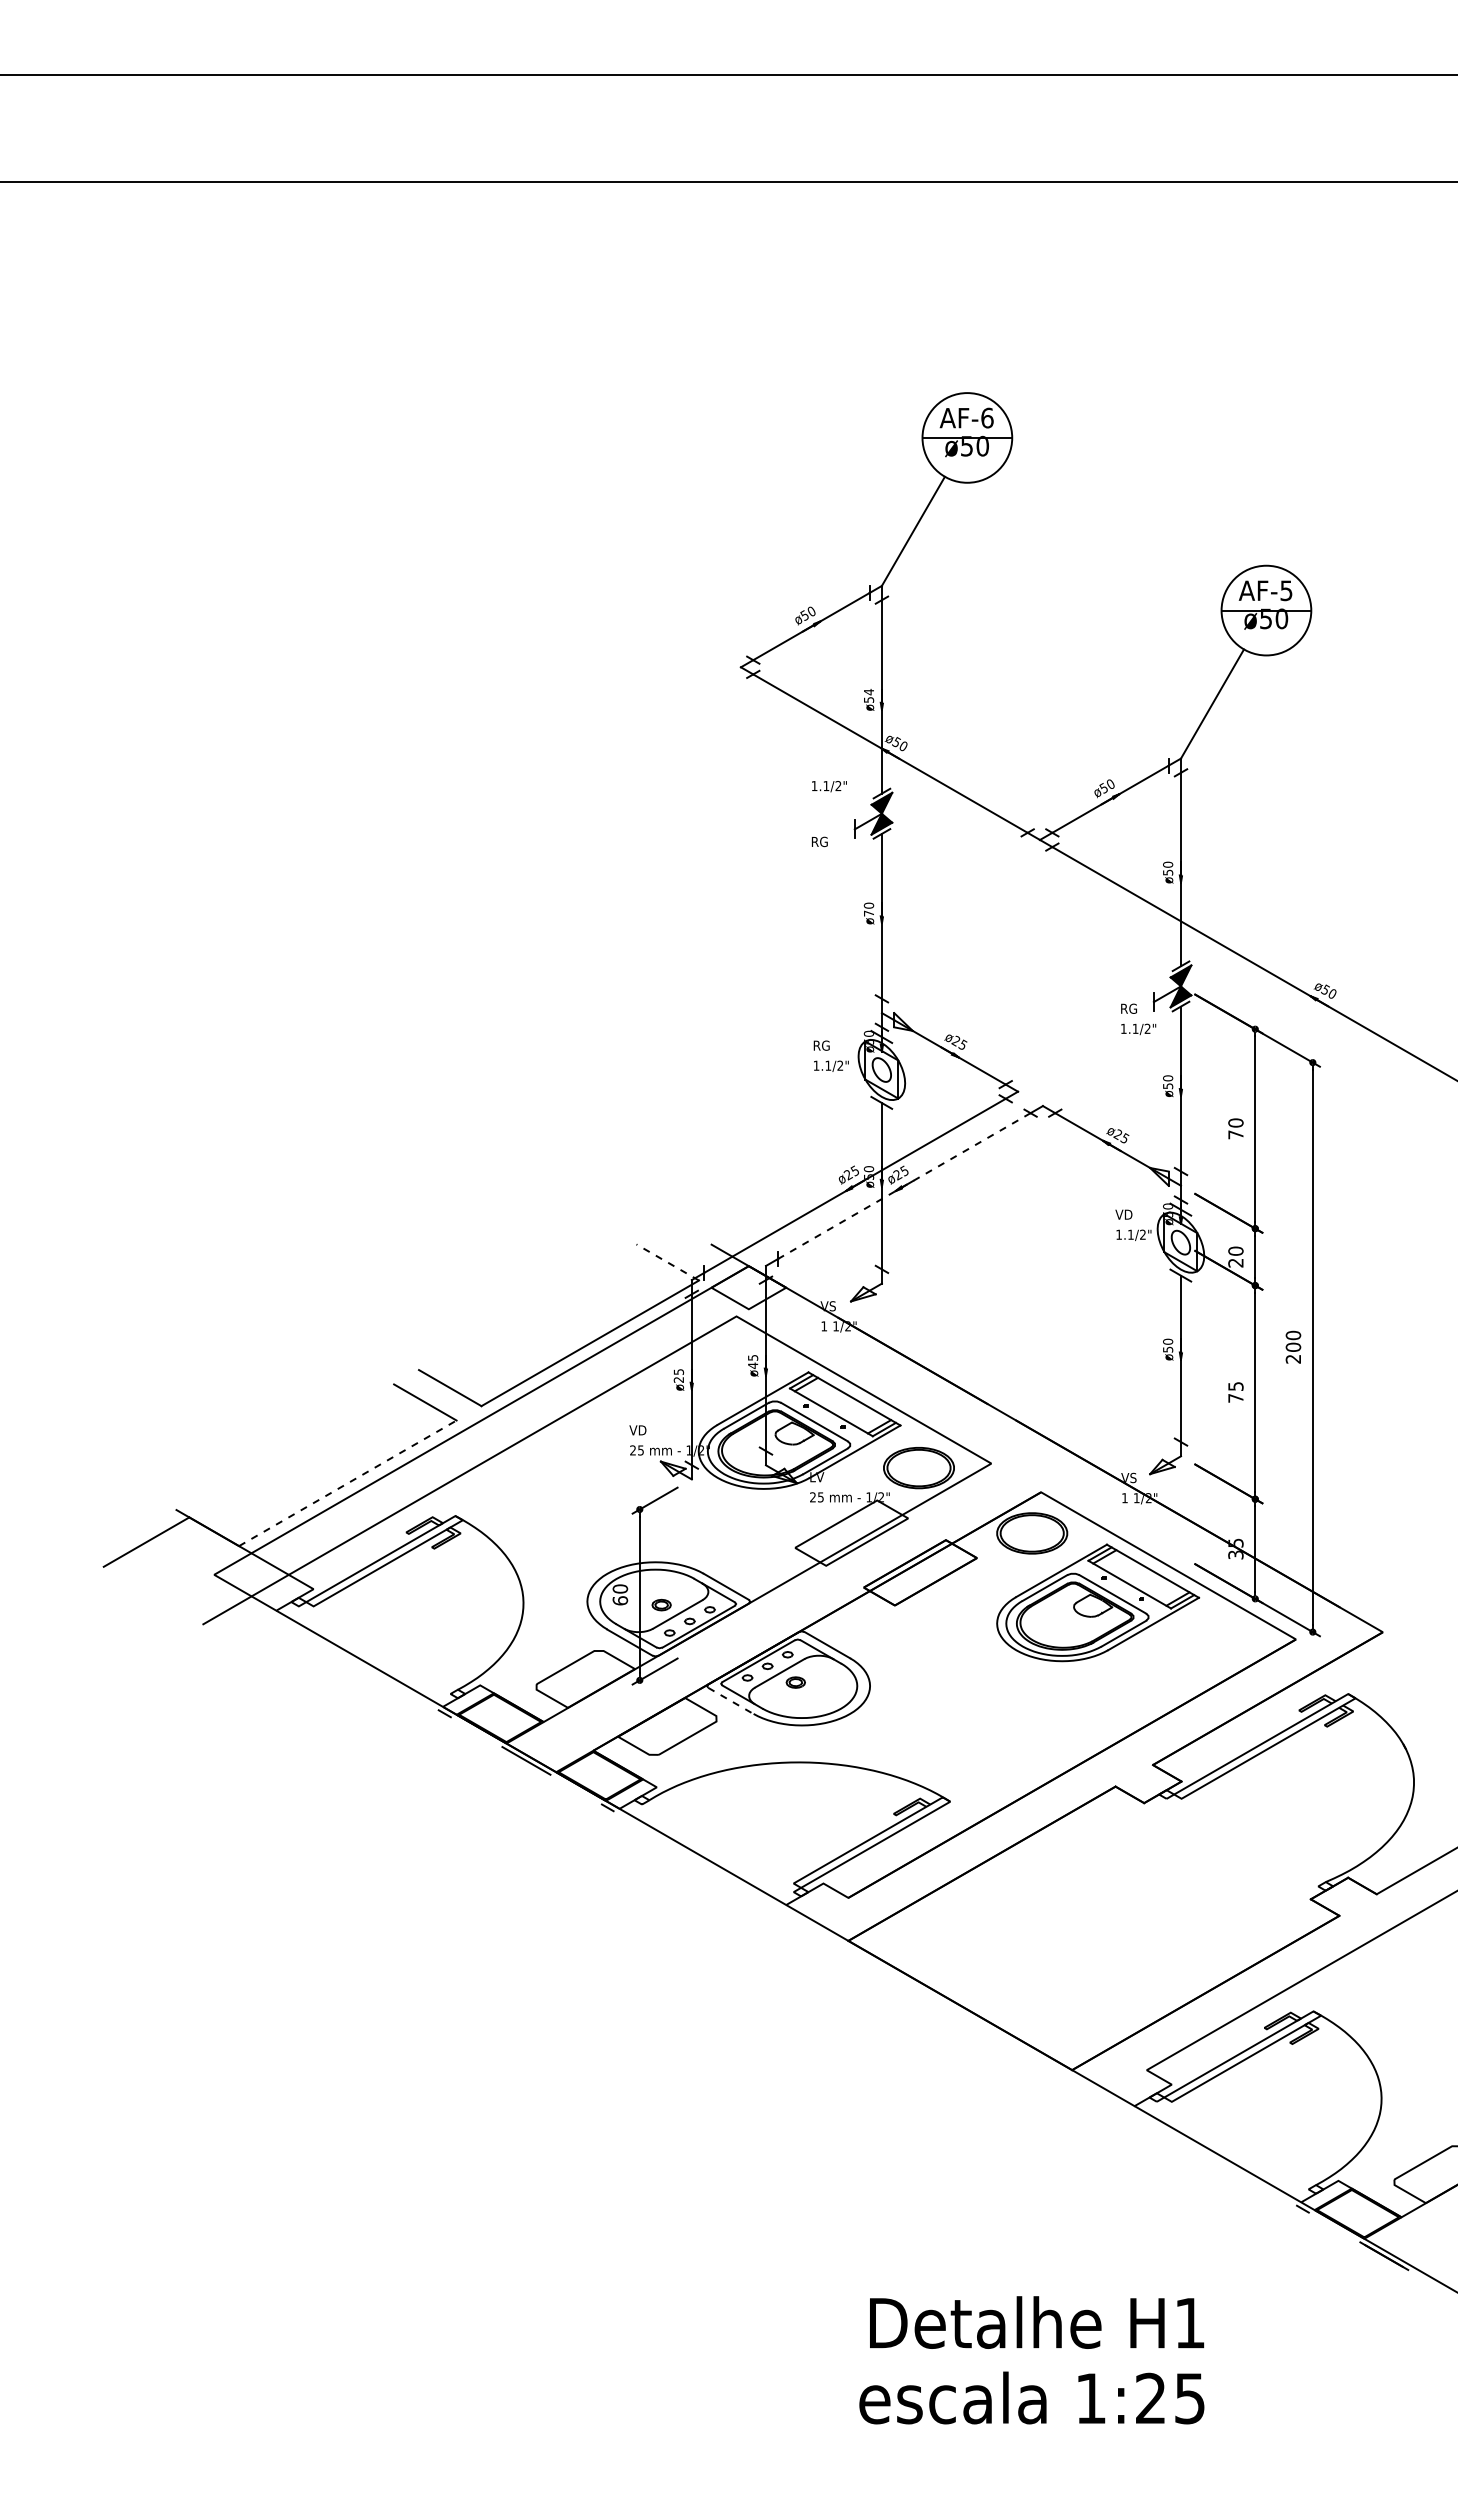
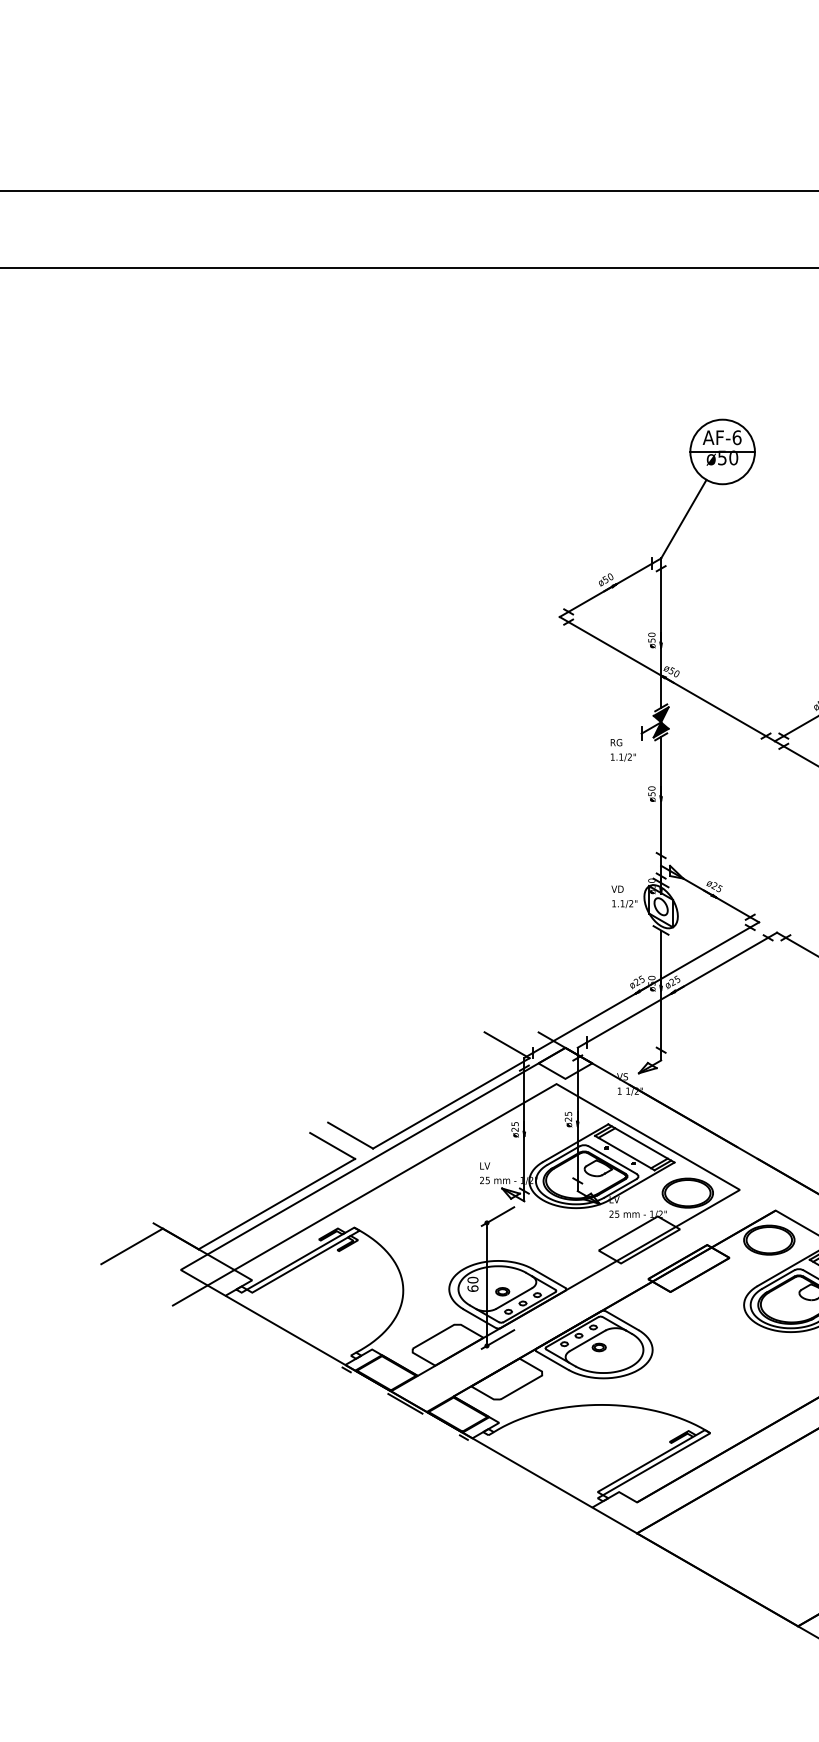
text: (868, 692) -> (651, 635), ø54 -> ø50
text: (829, 786) -> (623, 757), moved
text: (869, 913) -> (652, 794), ø70 -> ø50
text: (821, 1045) -> (617, 889), RG -> VD
line: (904, 1186) -> (677, 990), dashed -> solid
line: (667, 1262) -> (506, 1045), dashed -> solid
text: (753, 1365) -> (568, 1119), ø45 -> ø25
text: (637, 1430) -> (485, 1166), VD -> LV
line: (347, 1483) -> (276, 1204), dashed -> solid
line: (731, 1701) -> (552, 1361), dashed -> solid

